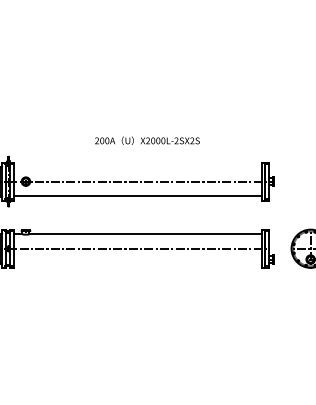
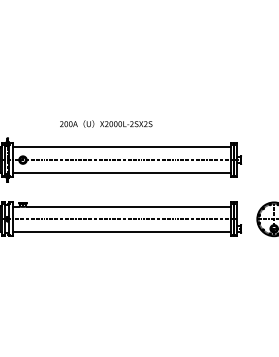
text: (147, 140) -> (106, 123), moved
line: (137, 167) -> (121, 147), added
line: (137, 263) -> (121, 232), added

